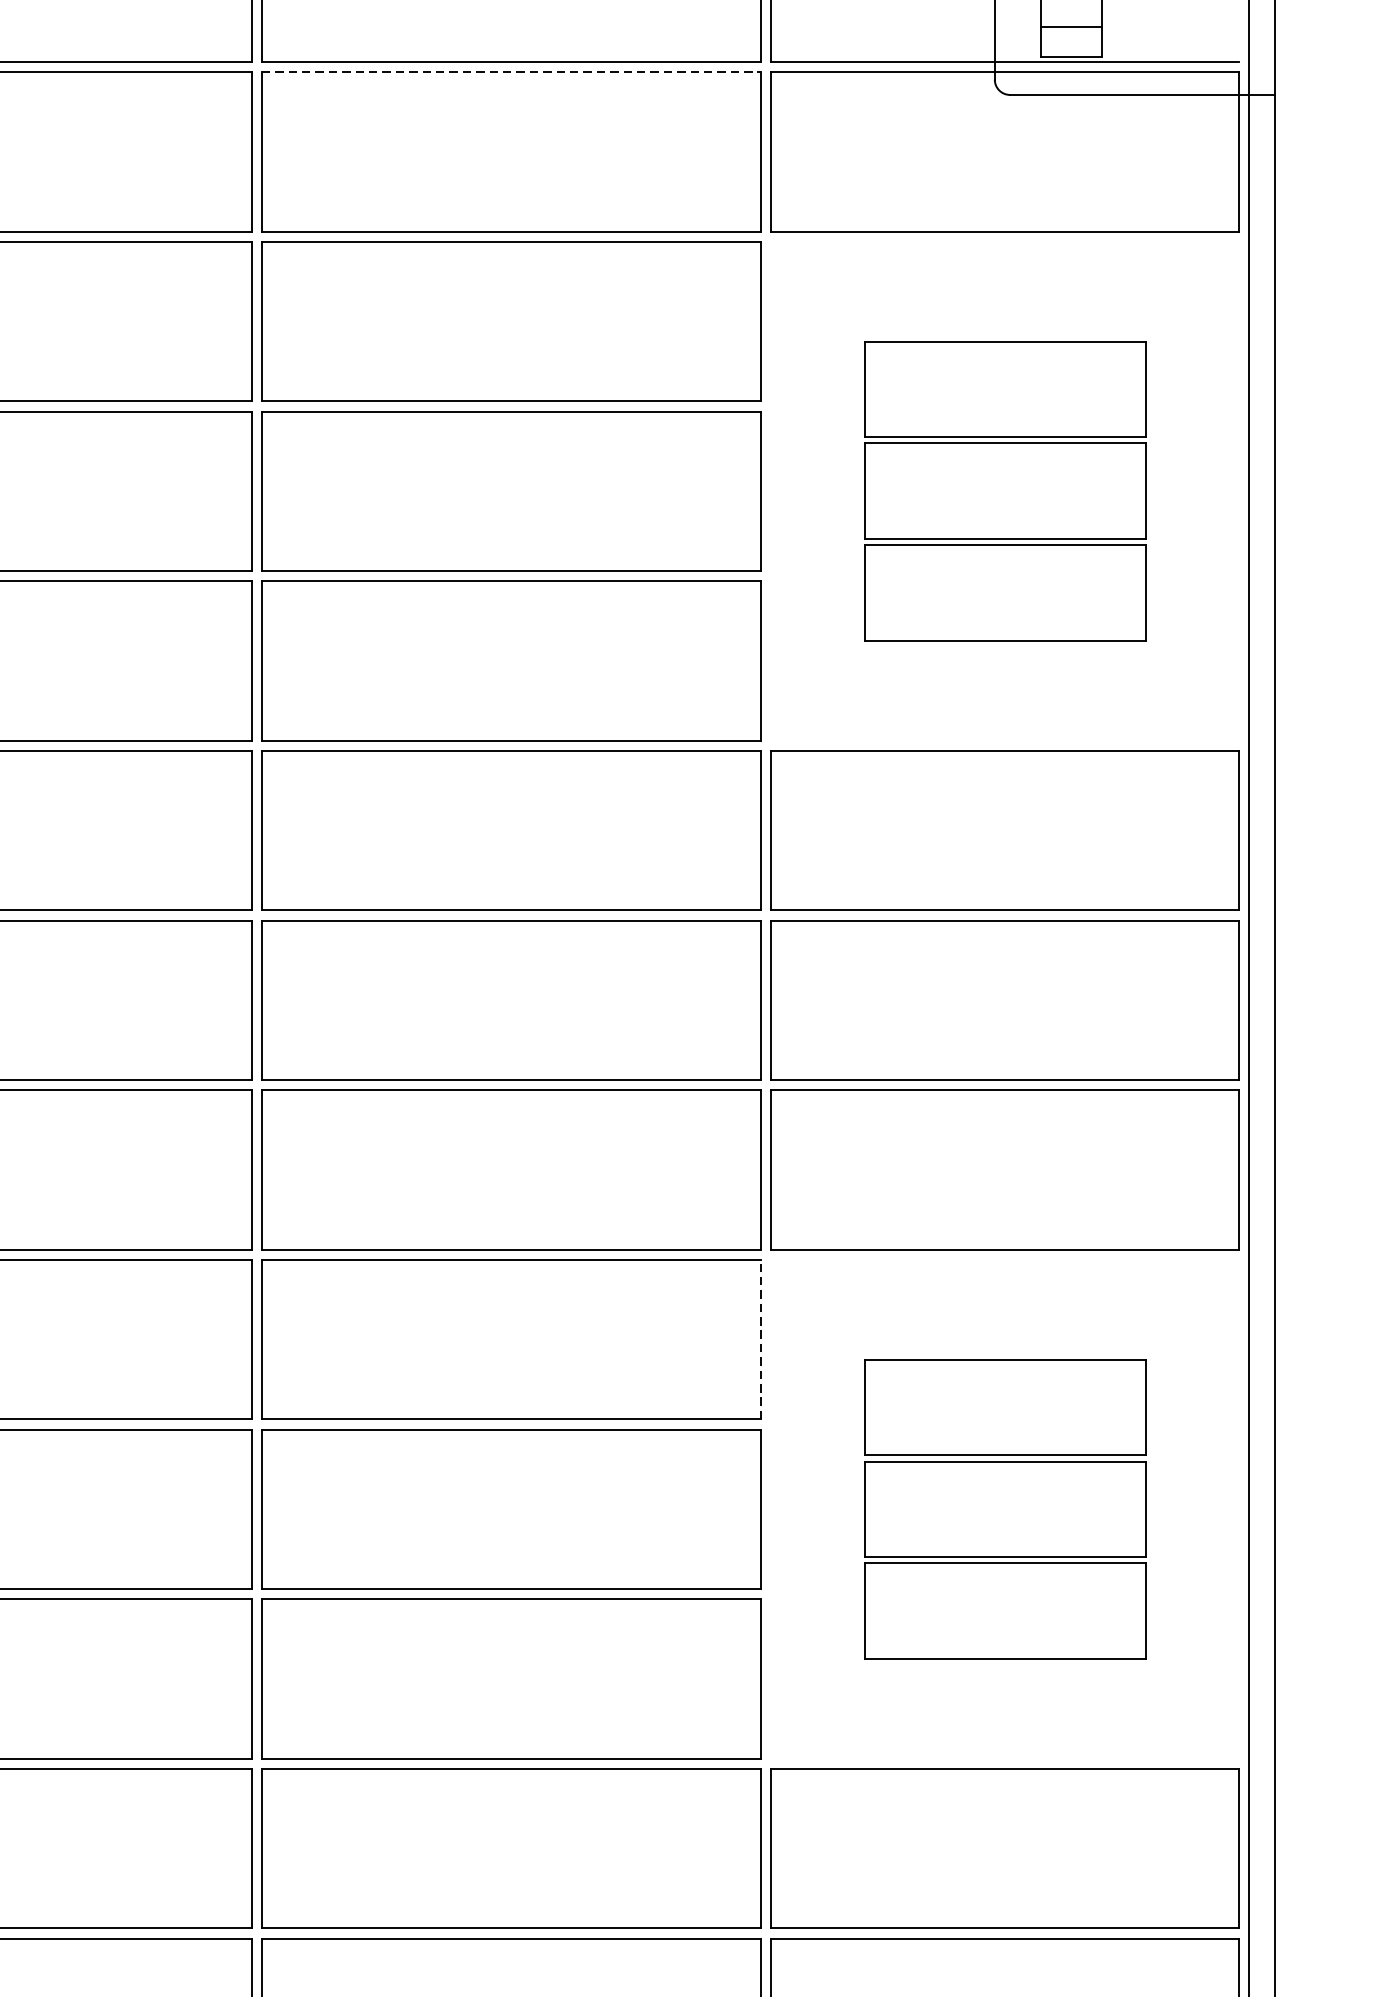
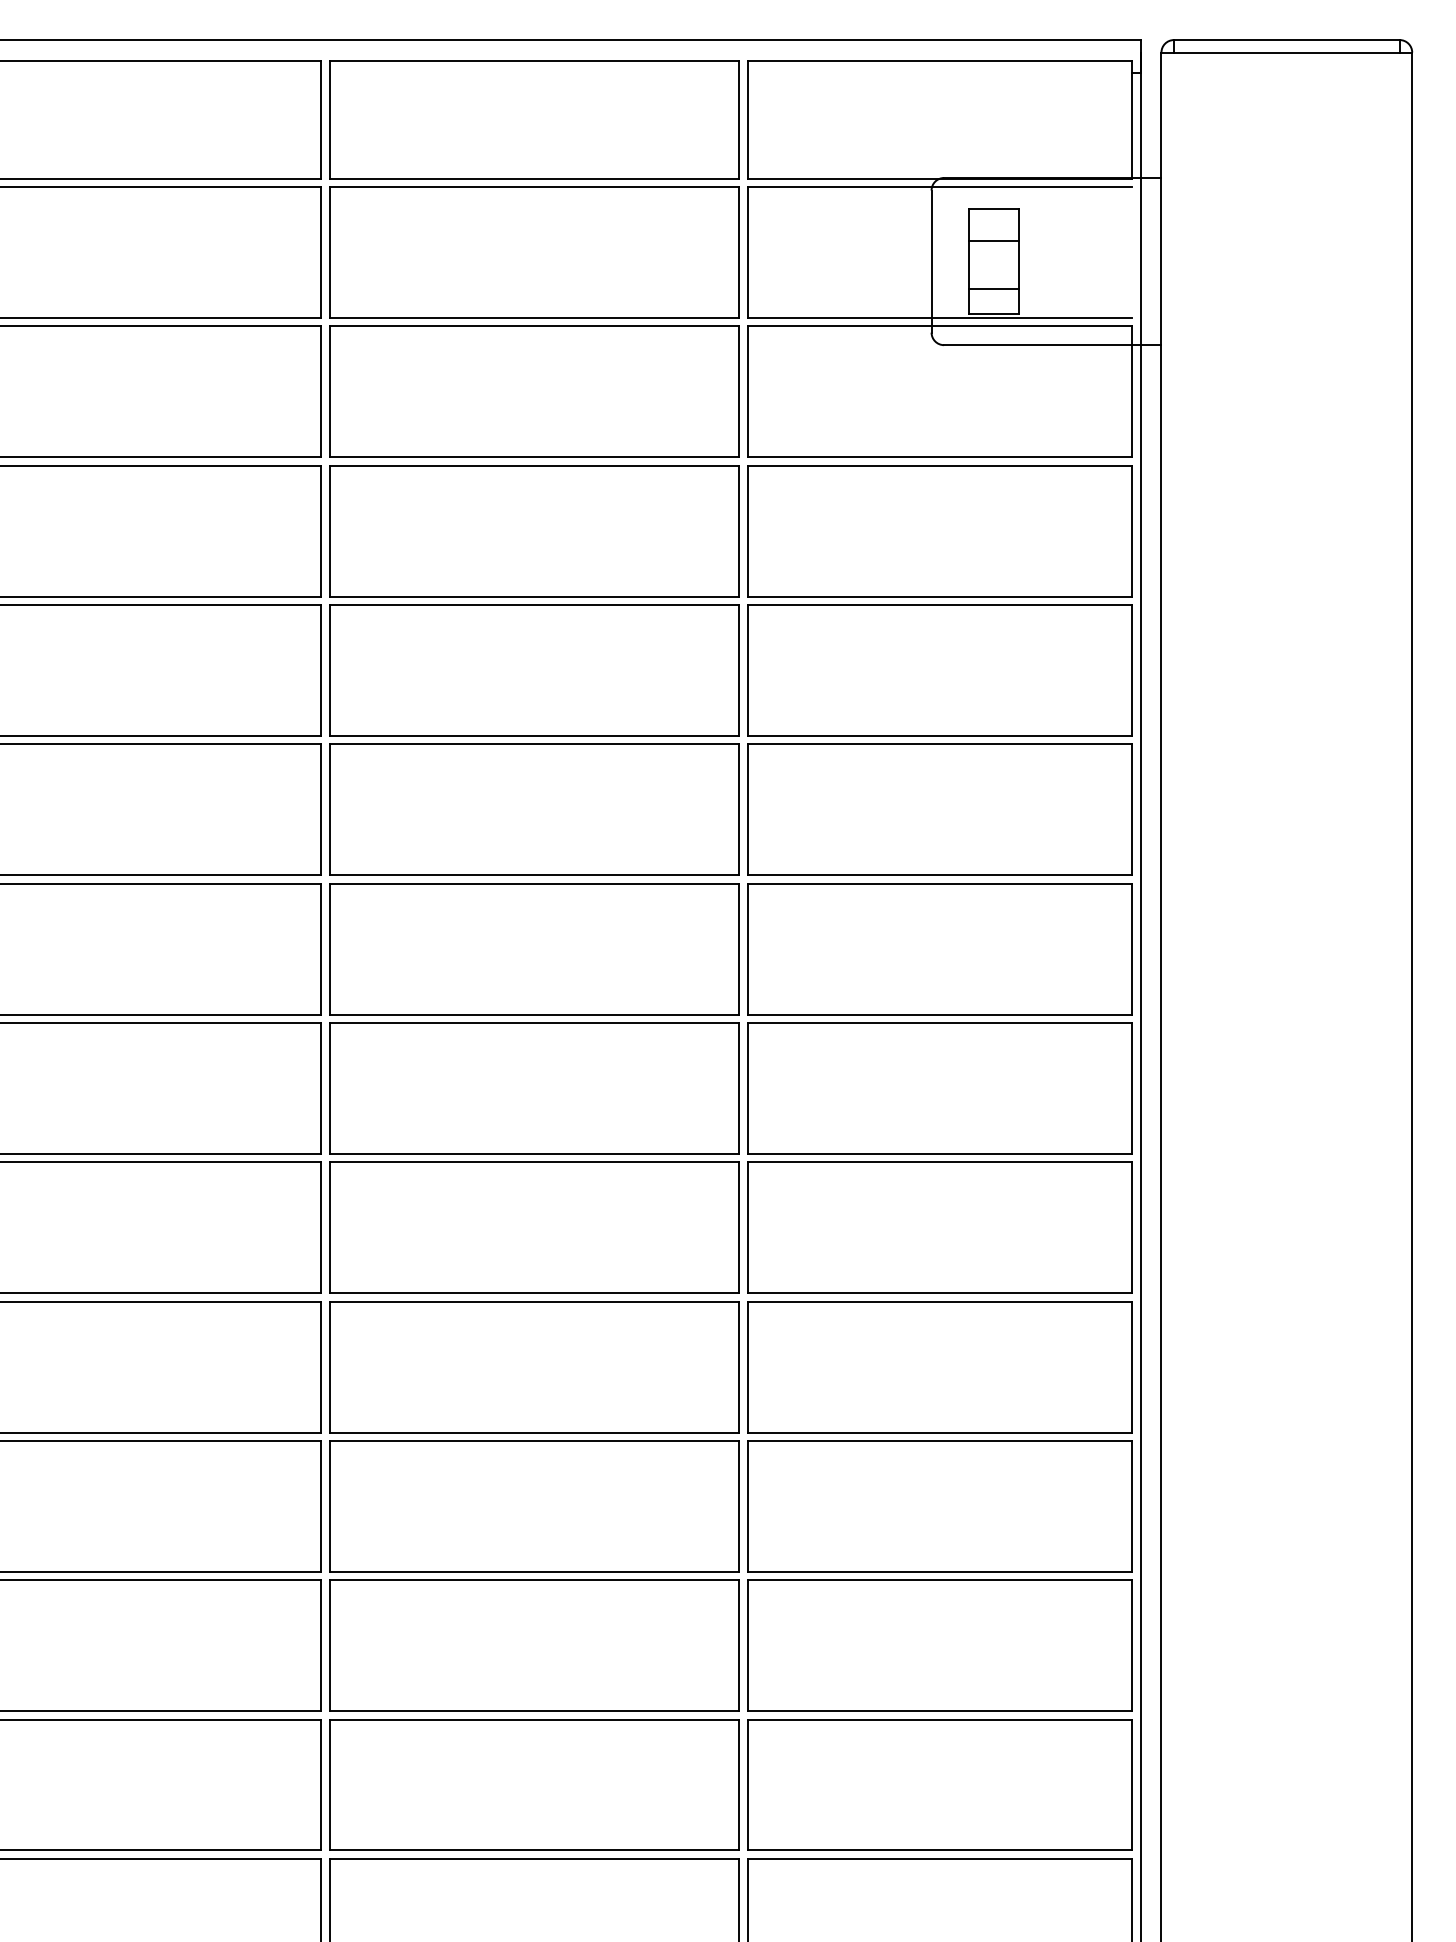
line: (511, 72) -> (534, 326), dashed -> solid
part: (1004, 491) -> (939, 670), size x1.67
line: (760, 1338) -> (739, 1366), dashed -> solid
part: (1004, 1509) -> (939, 1506), size x1.67

